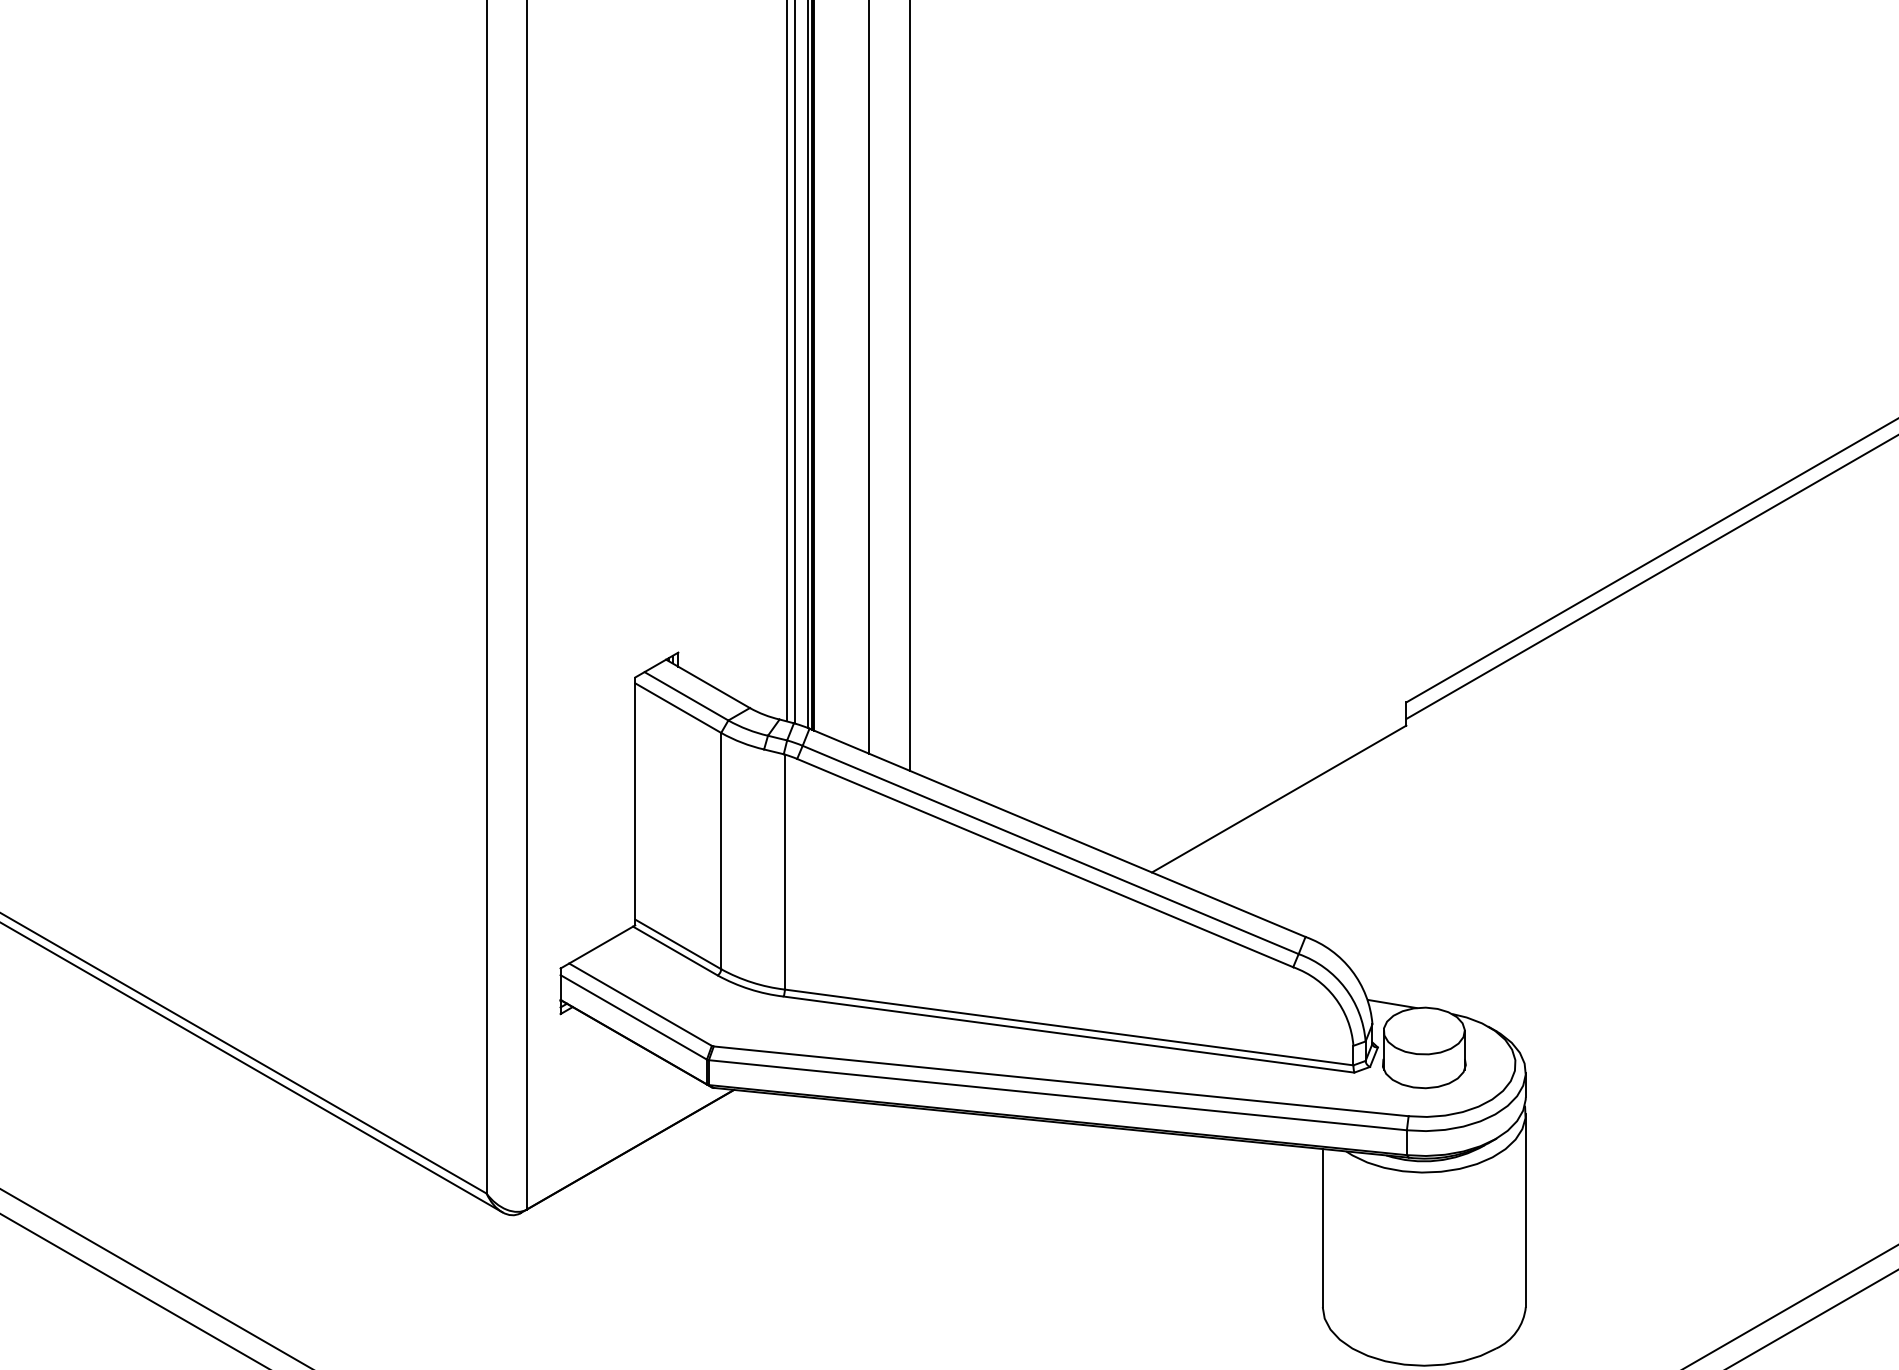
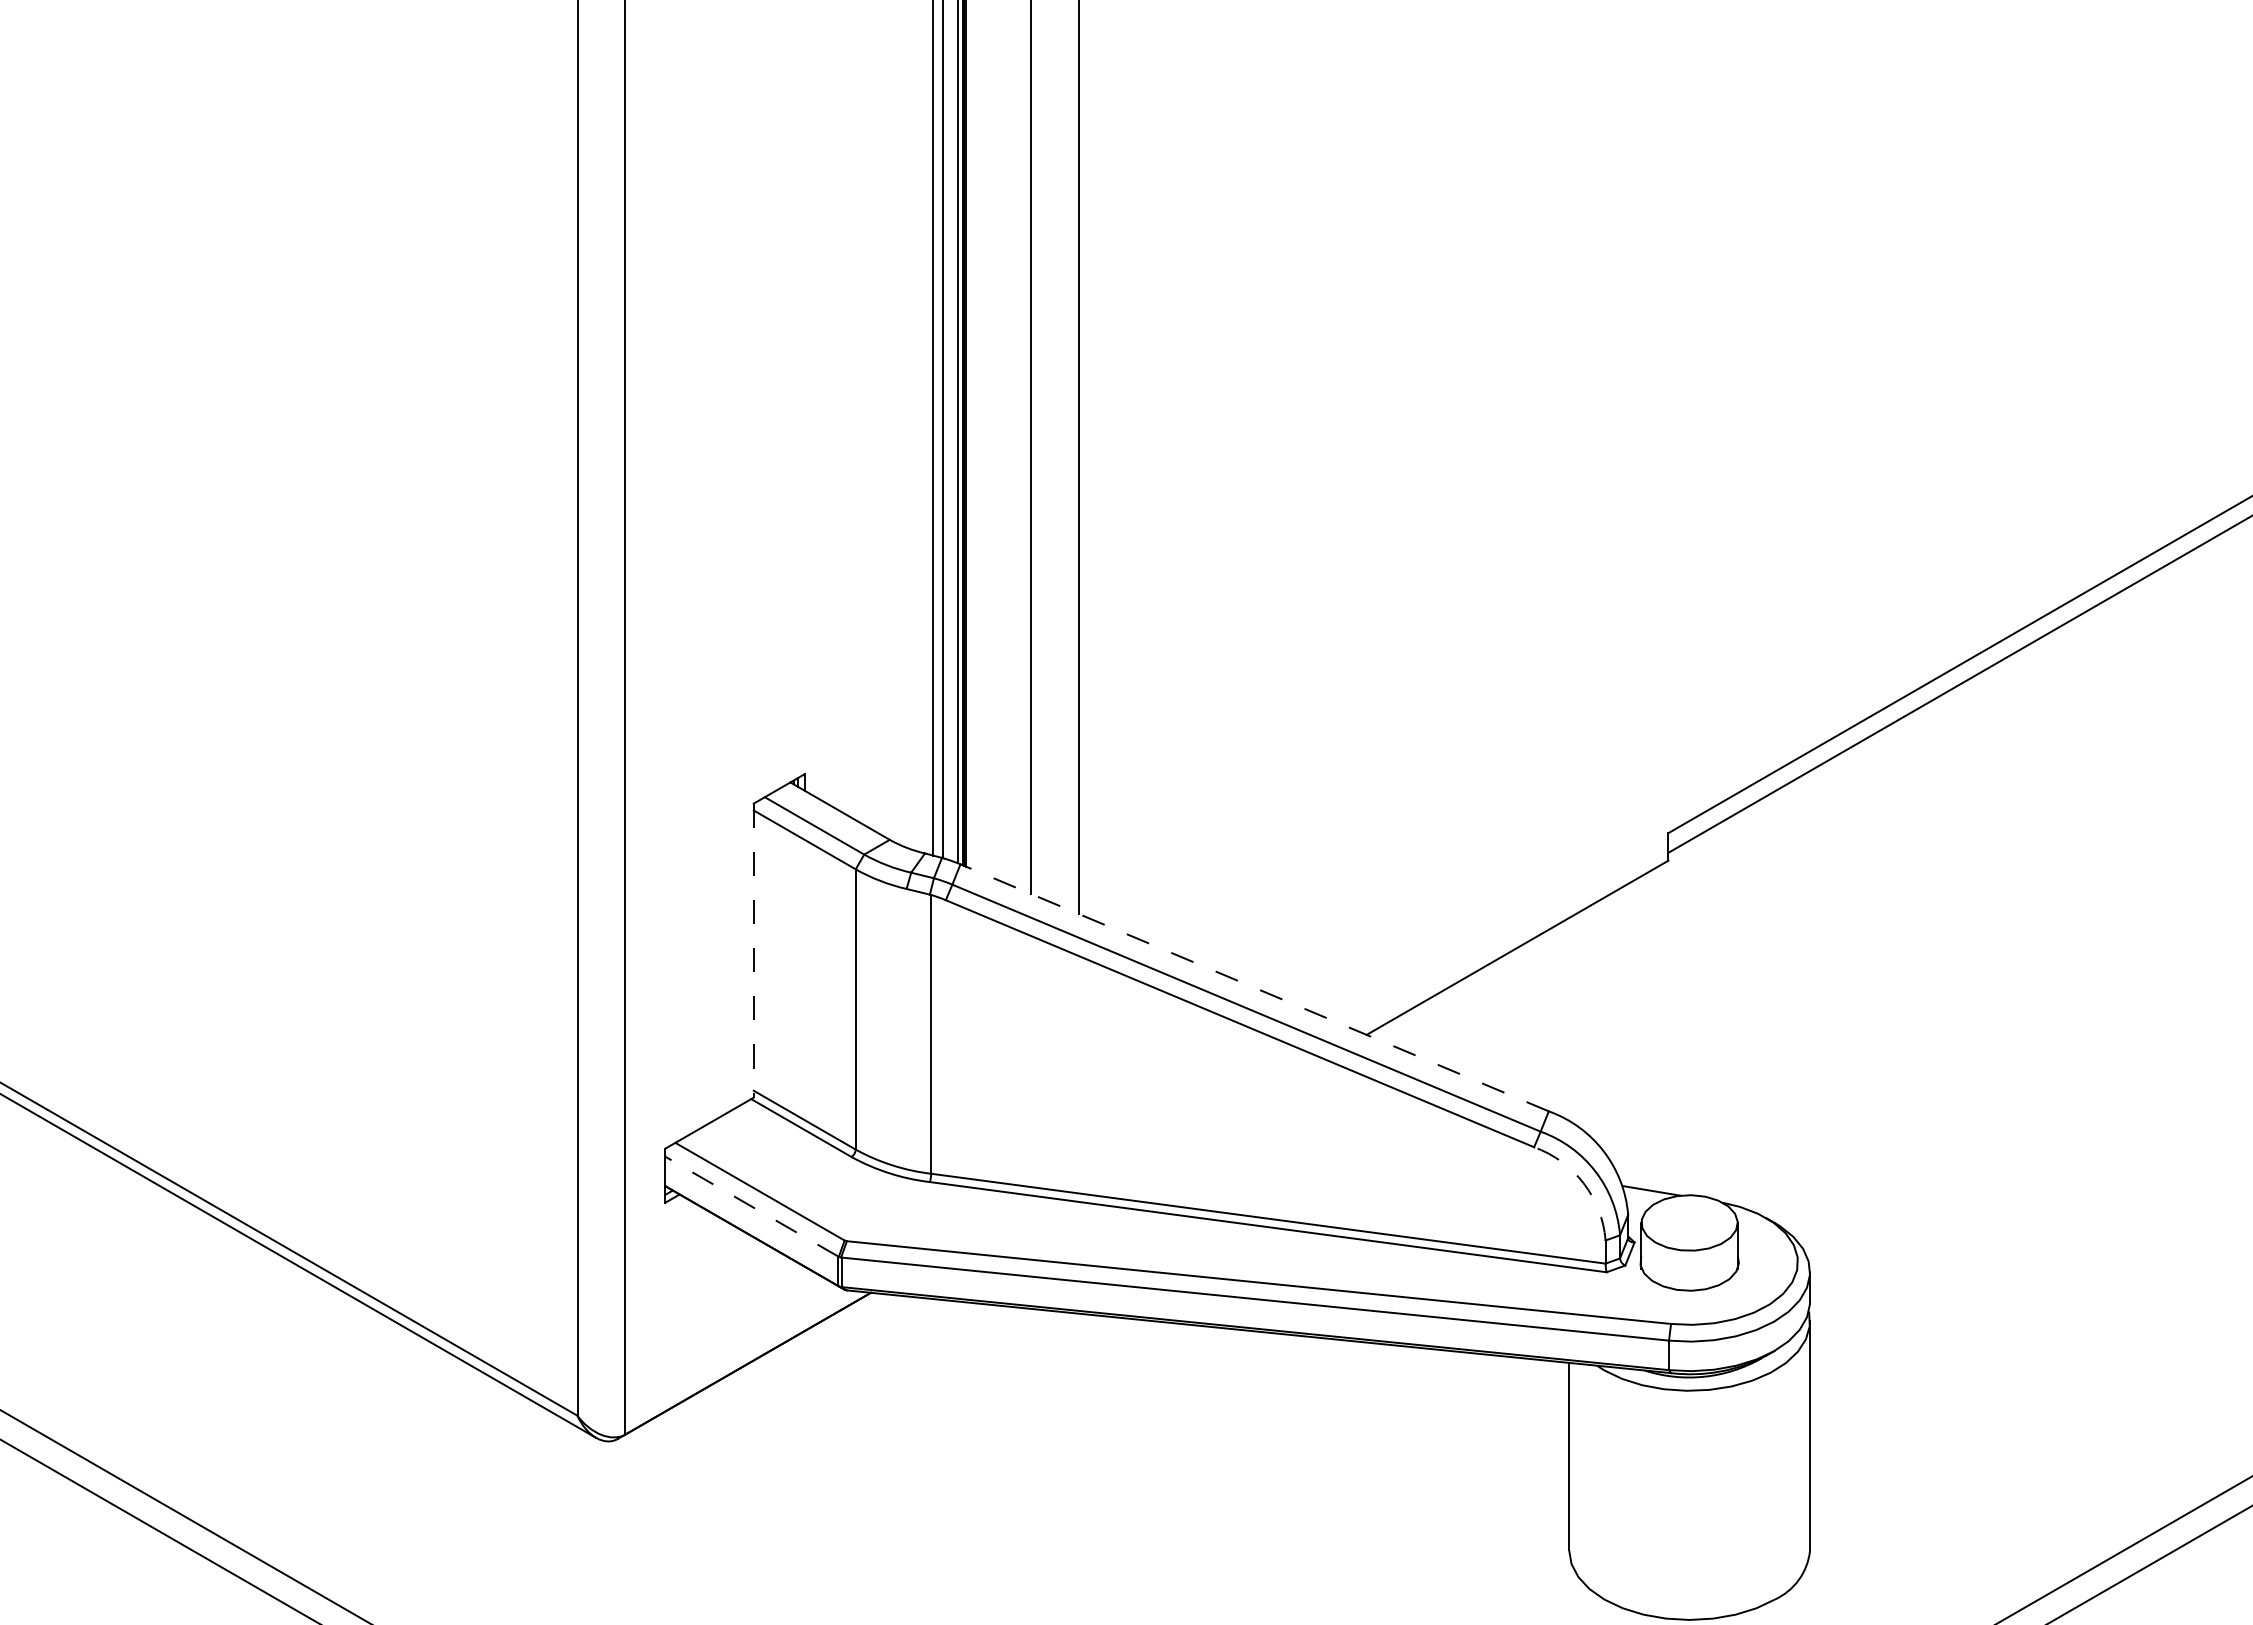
line: (635, 802) -> (753, 951), solid -> dashed
line: (1057, 832) -> (1254, 987), solid -> dashed
arc: (1334, 997) -> (1583, 1183), solid -> dashed
line: (633, 1017) -> (751, 1206), solid -> dashed

